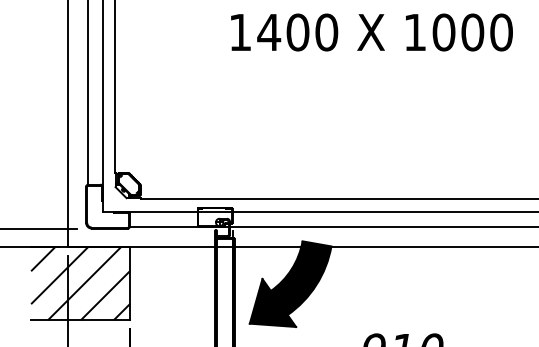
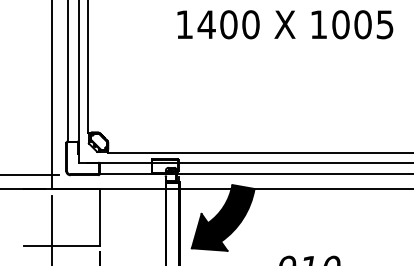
text: (501, 32) -> (385, 24), 1000 -> 1005
hatch: (80, 283) -> (61, 217), removed

